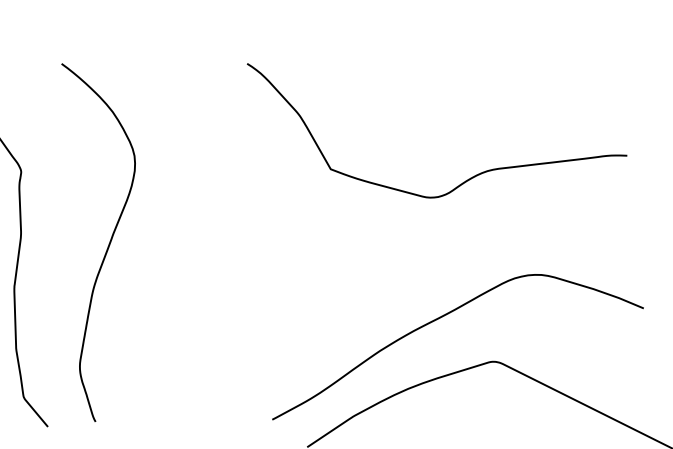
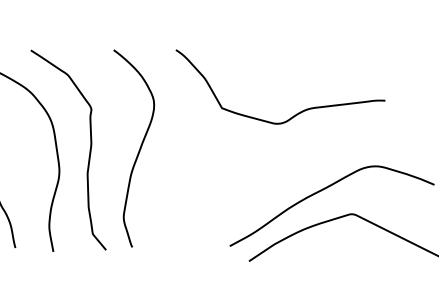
curve: (465, 178) -> (296, 113), moved

